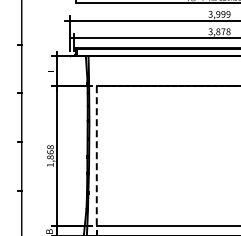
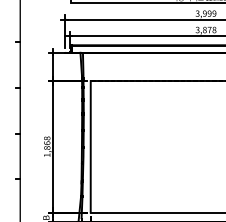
line: (96, 156) -> (90, 147), dashed -> solid

